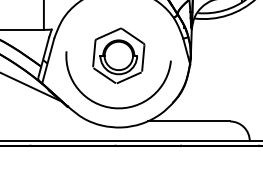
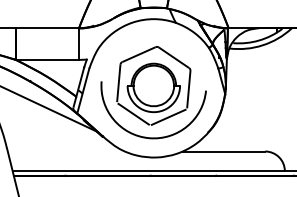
part: (118, 55) -> (153, 85), size x1.43

